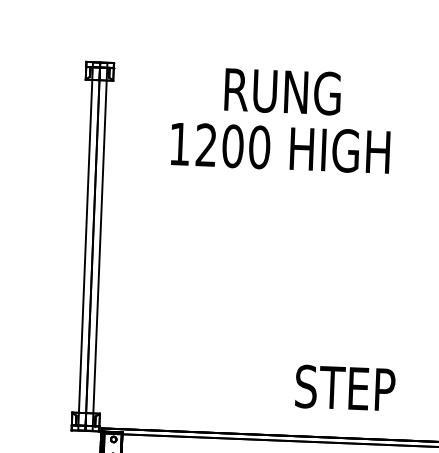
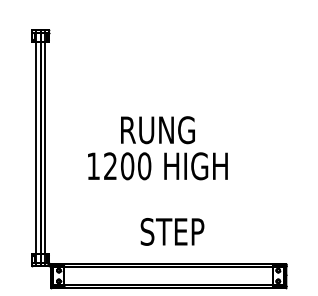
text: (280, 120) -> (157, 148), moved
text: (345, 387) -> (172, 231), moved

